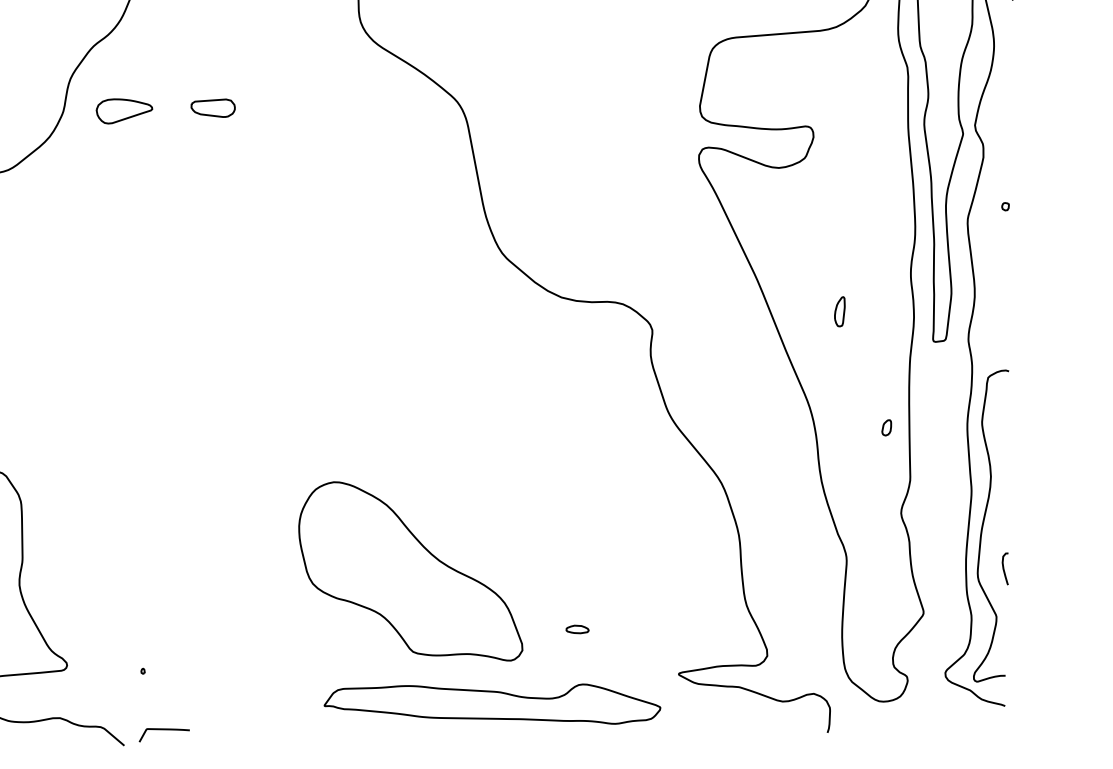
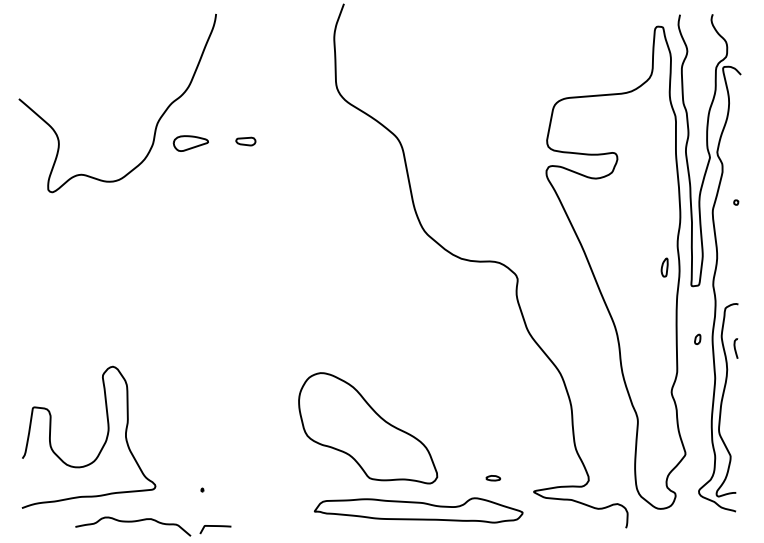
part: (212, 108) -> (245, 141), size x0.71
part: (839, 311) -> (664, 267), moved
part: (886, 426) -> (697, 338), moved
curve: (1004, 568) -> (735, 348), moved
part: (577, 629) -> (493, 478), moved

